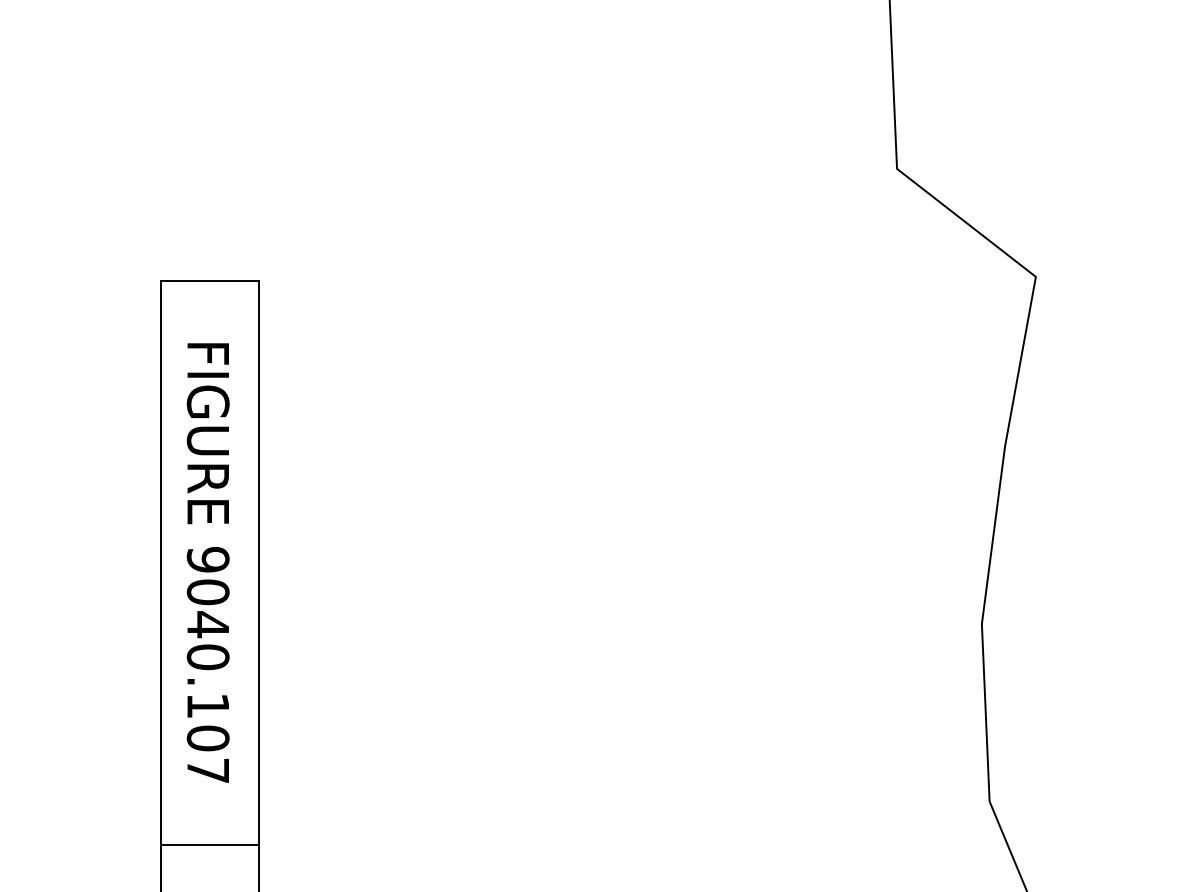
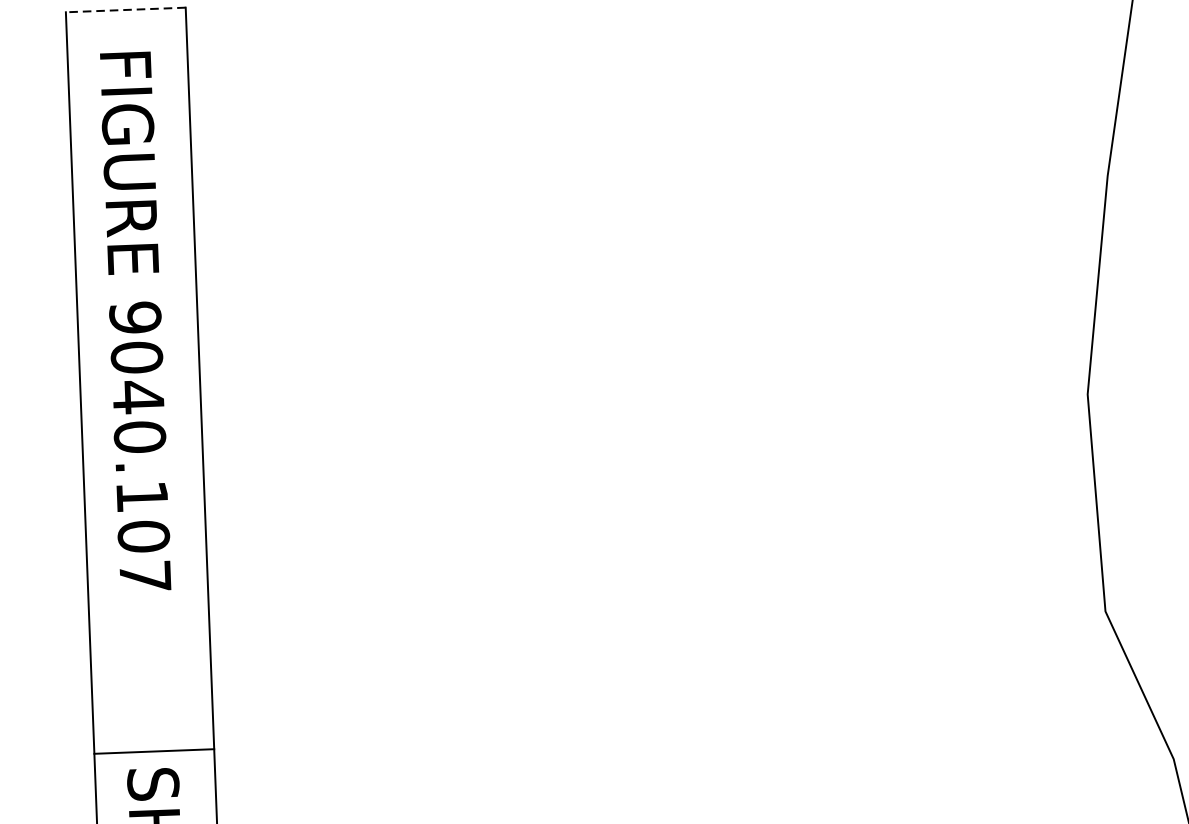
line: (210, 280) -> (126, 9), solid -> dashed
text: (207, 562) -> (134, 321), moved
line: (209, 844) -> (153, 751), moved

